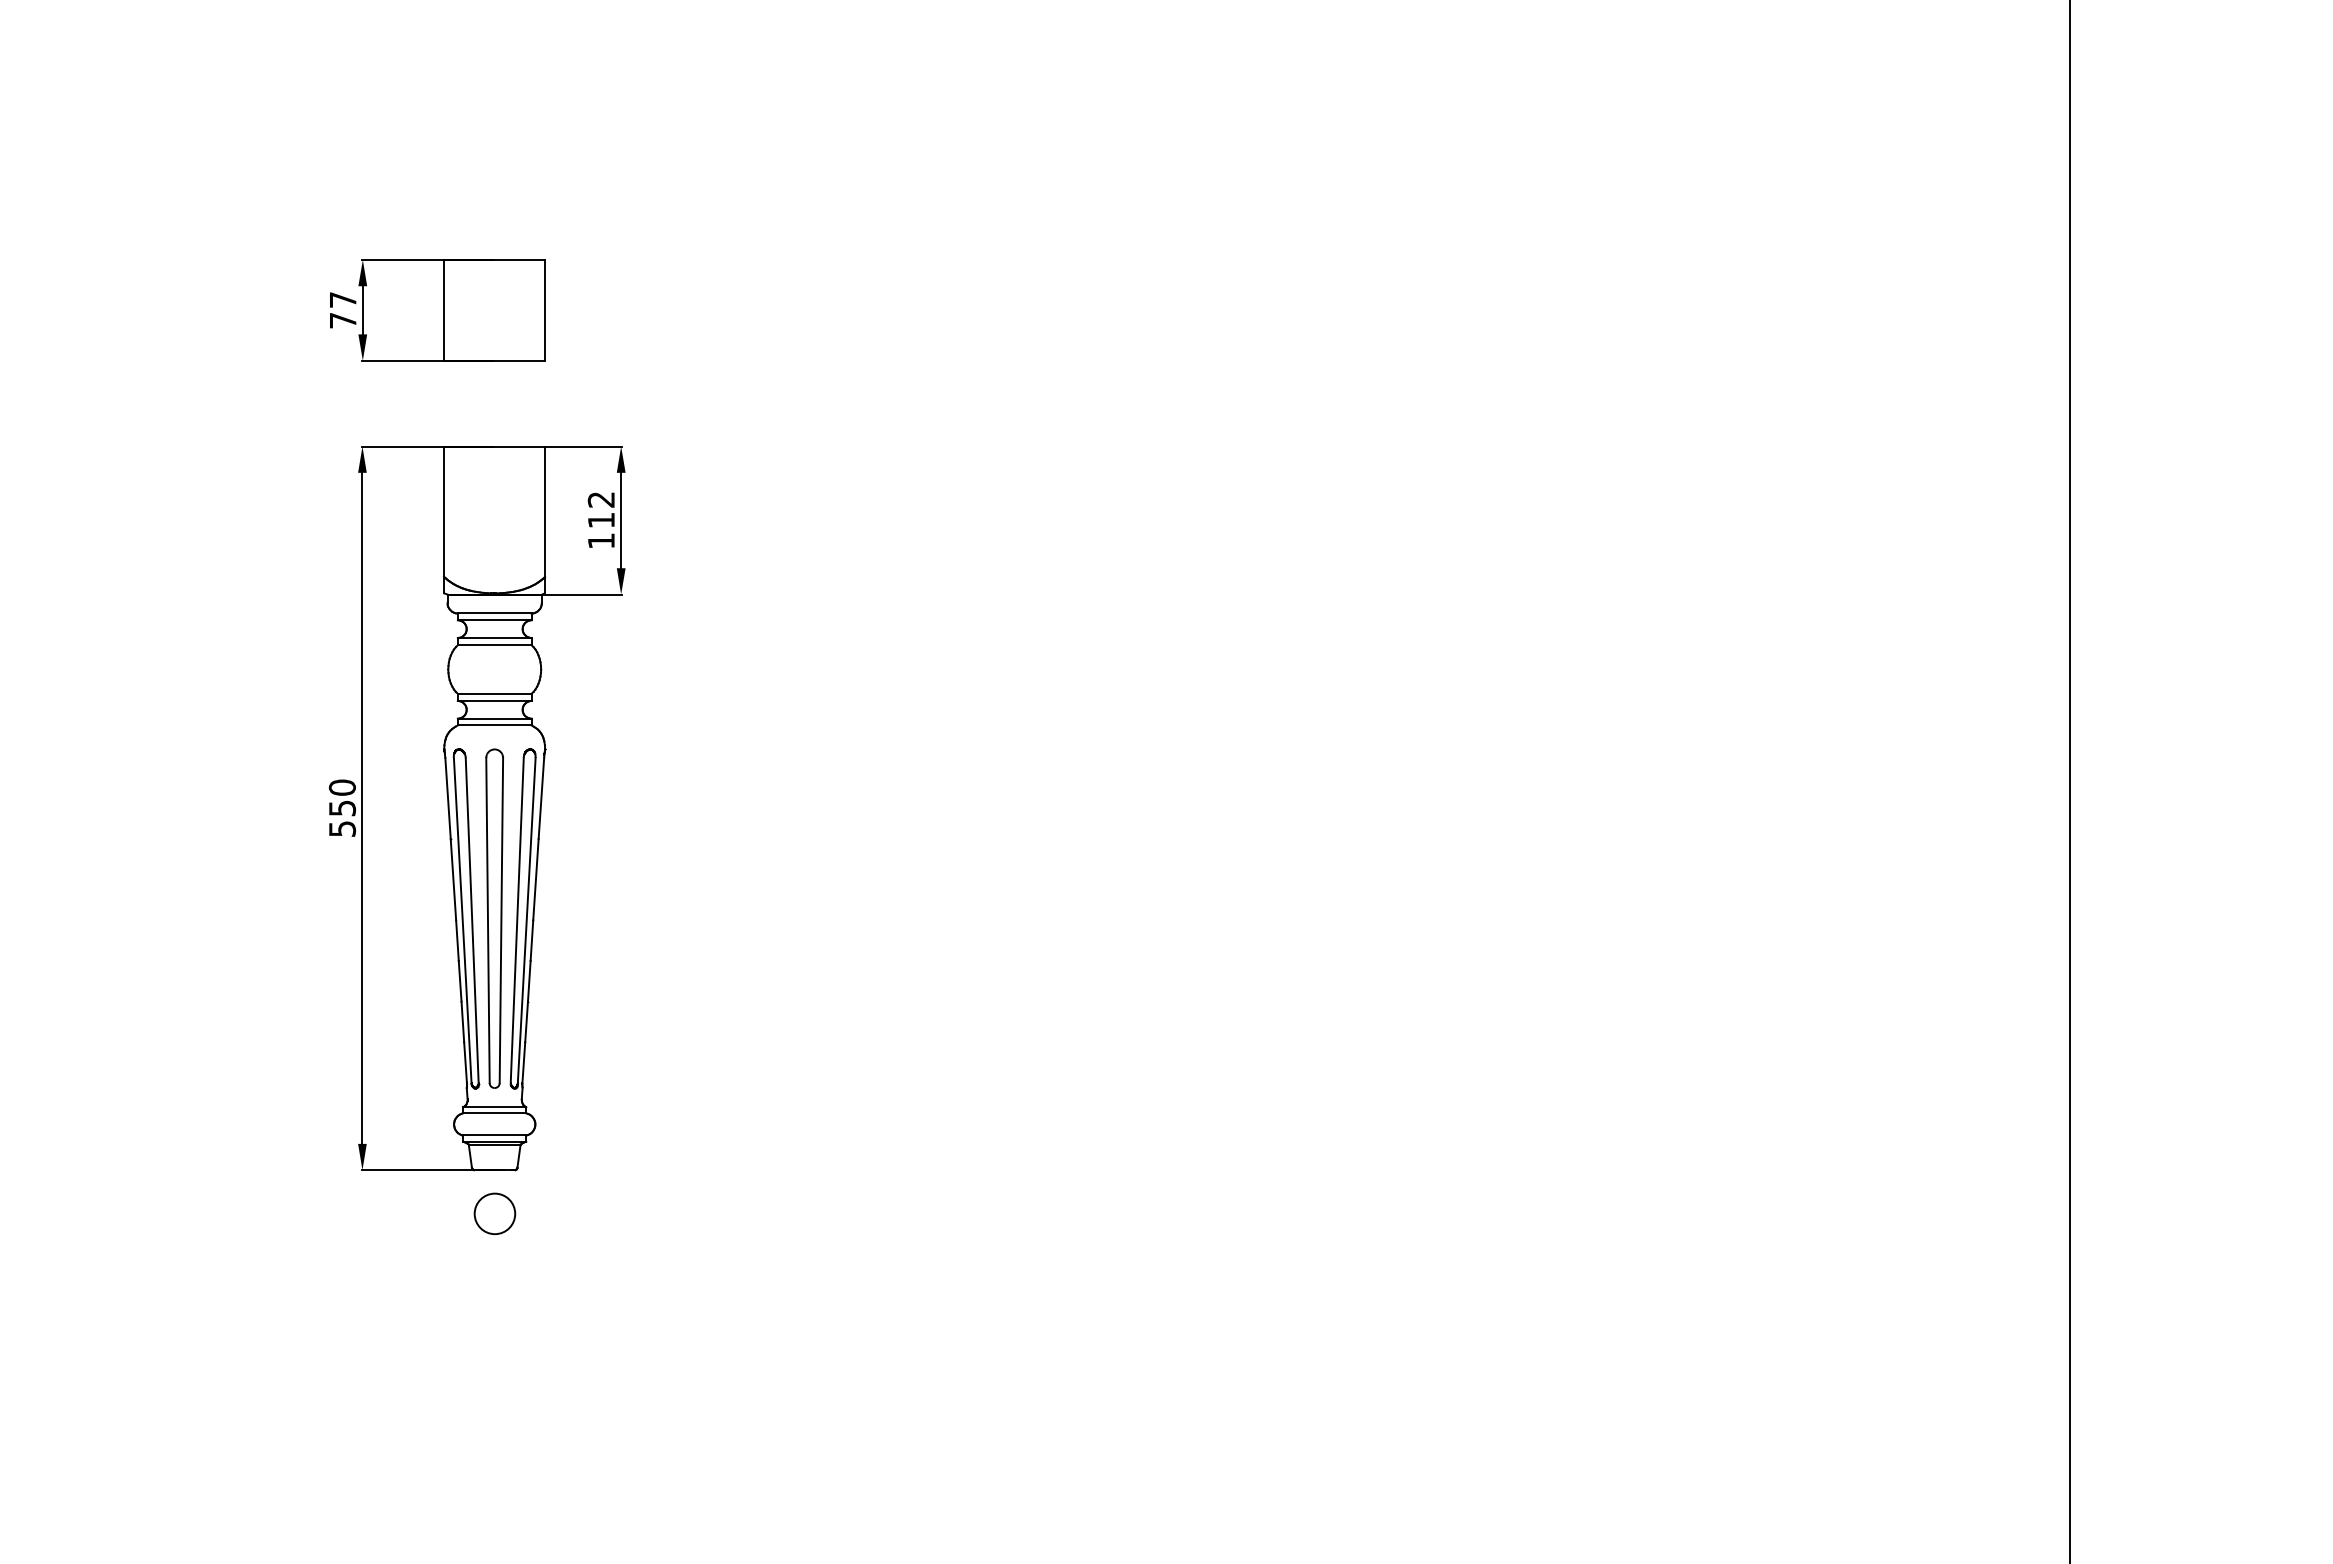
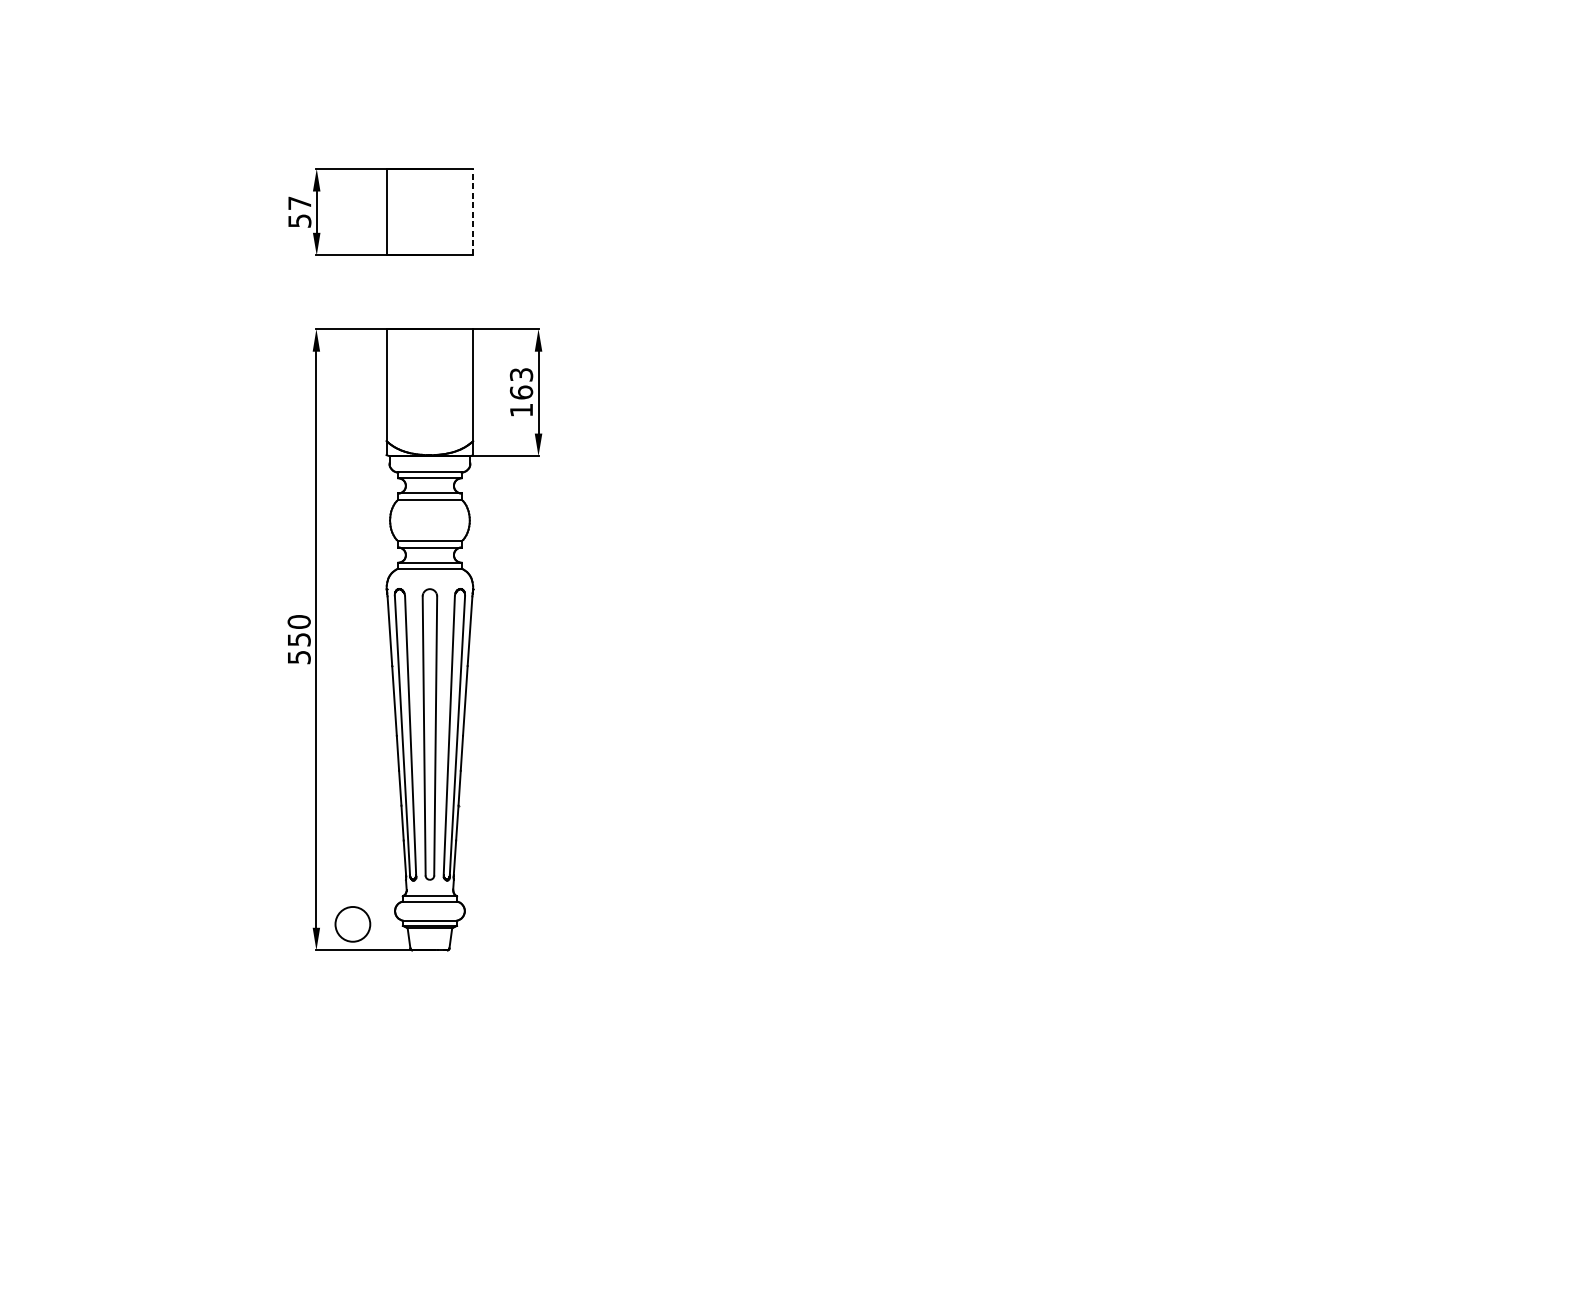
line: (545, 309) -> (473, 211), solid -> dashed
text: (343, 320) -> (300, 220), 77 -> 57
text: (600, 510) -> (520, 384), 112 -> 163
circle: (494, 1213) -> (352, 924), moved

